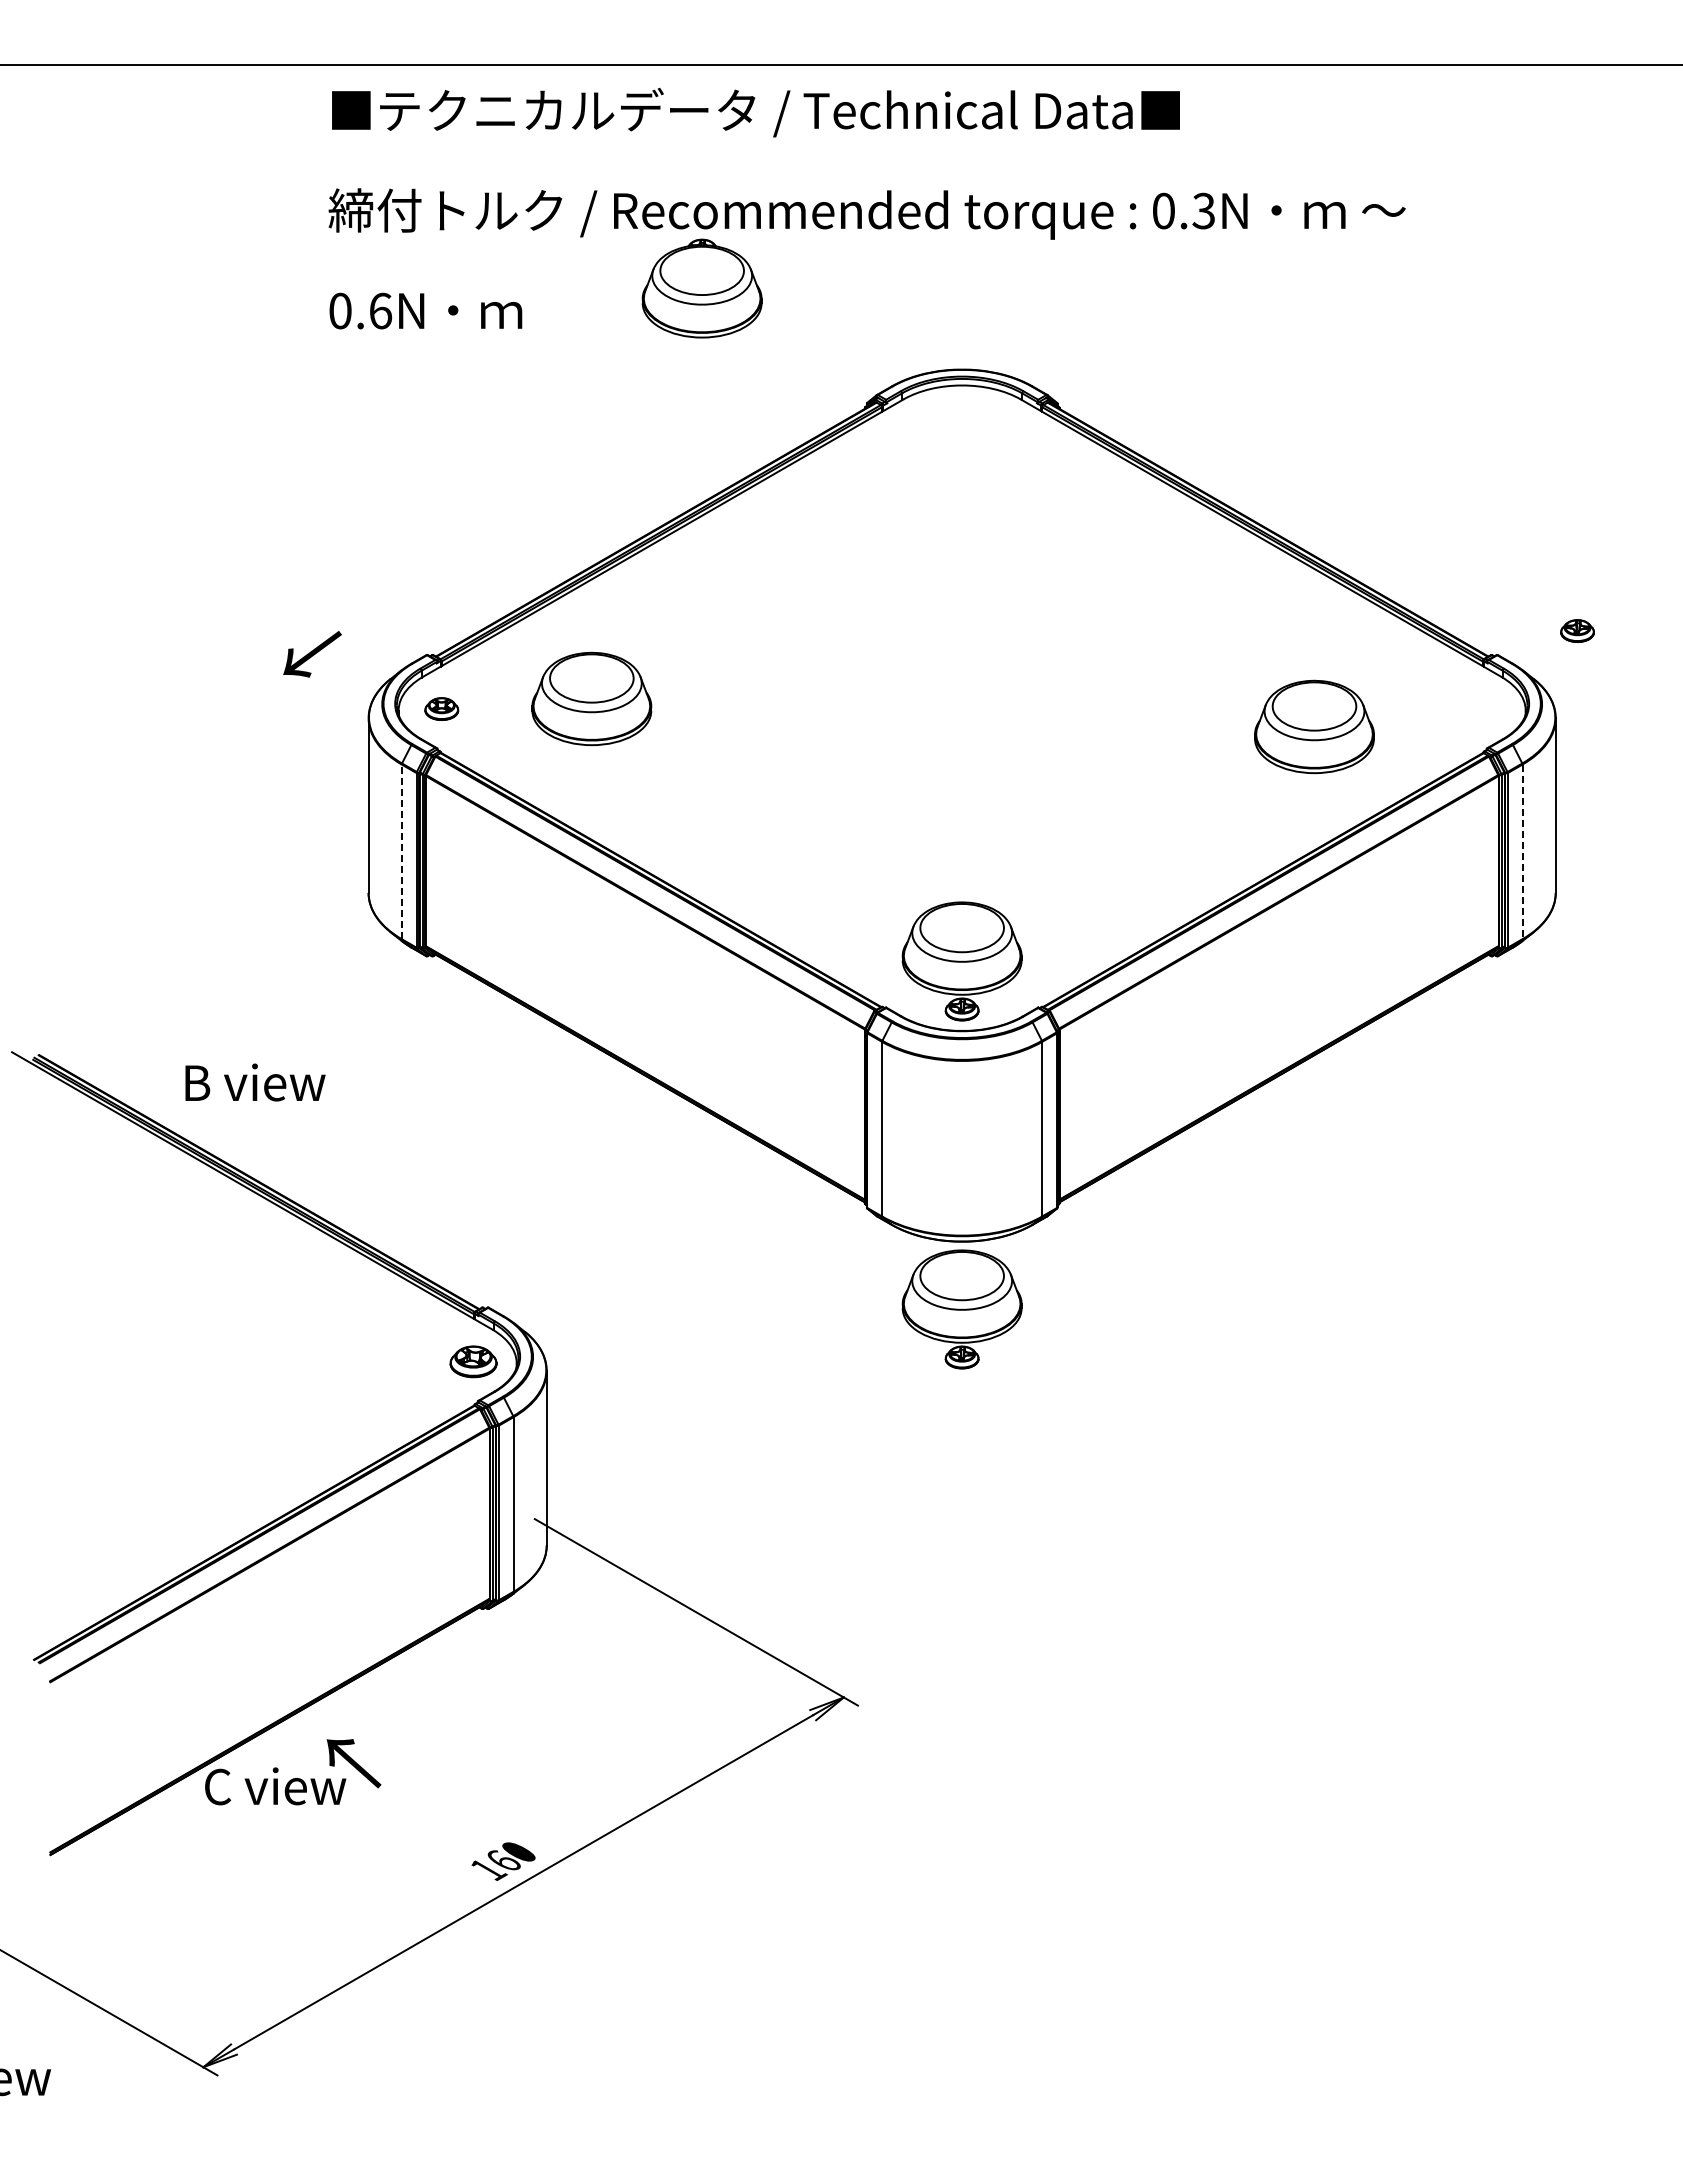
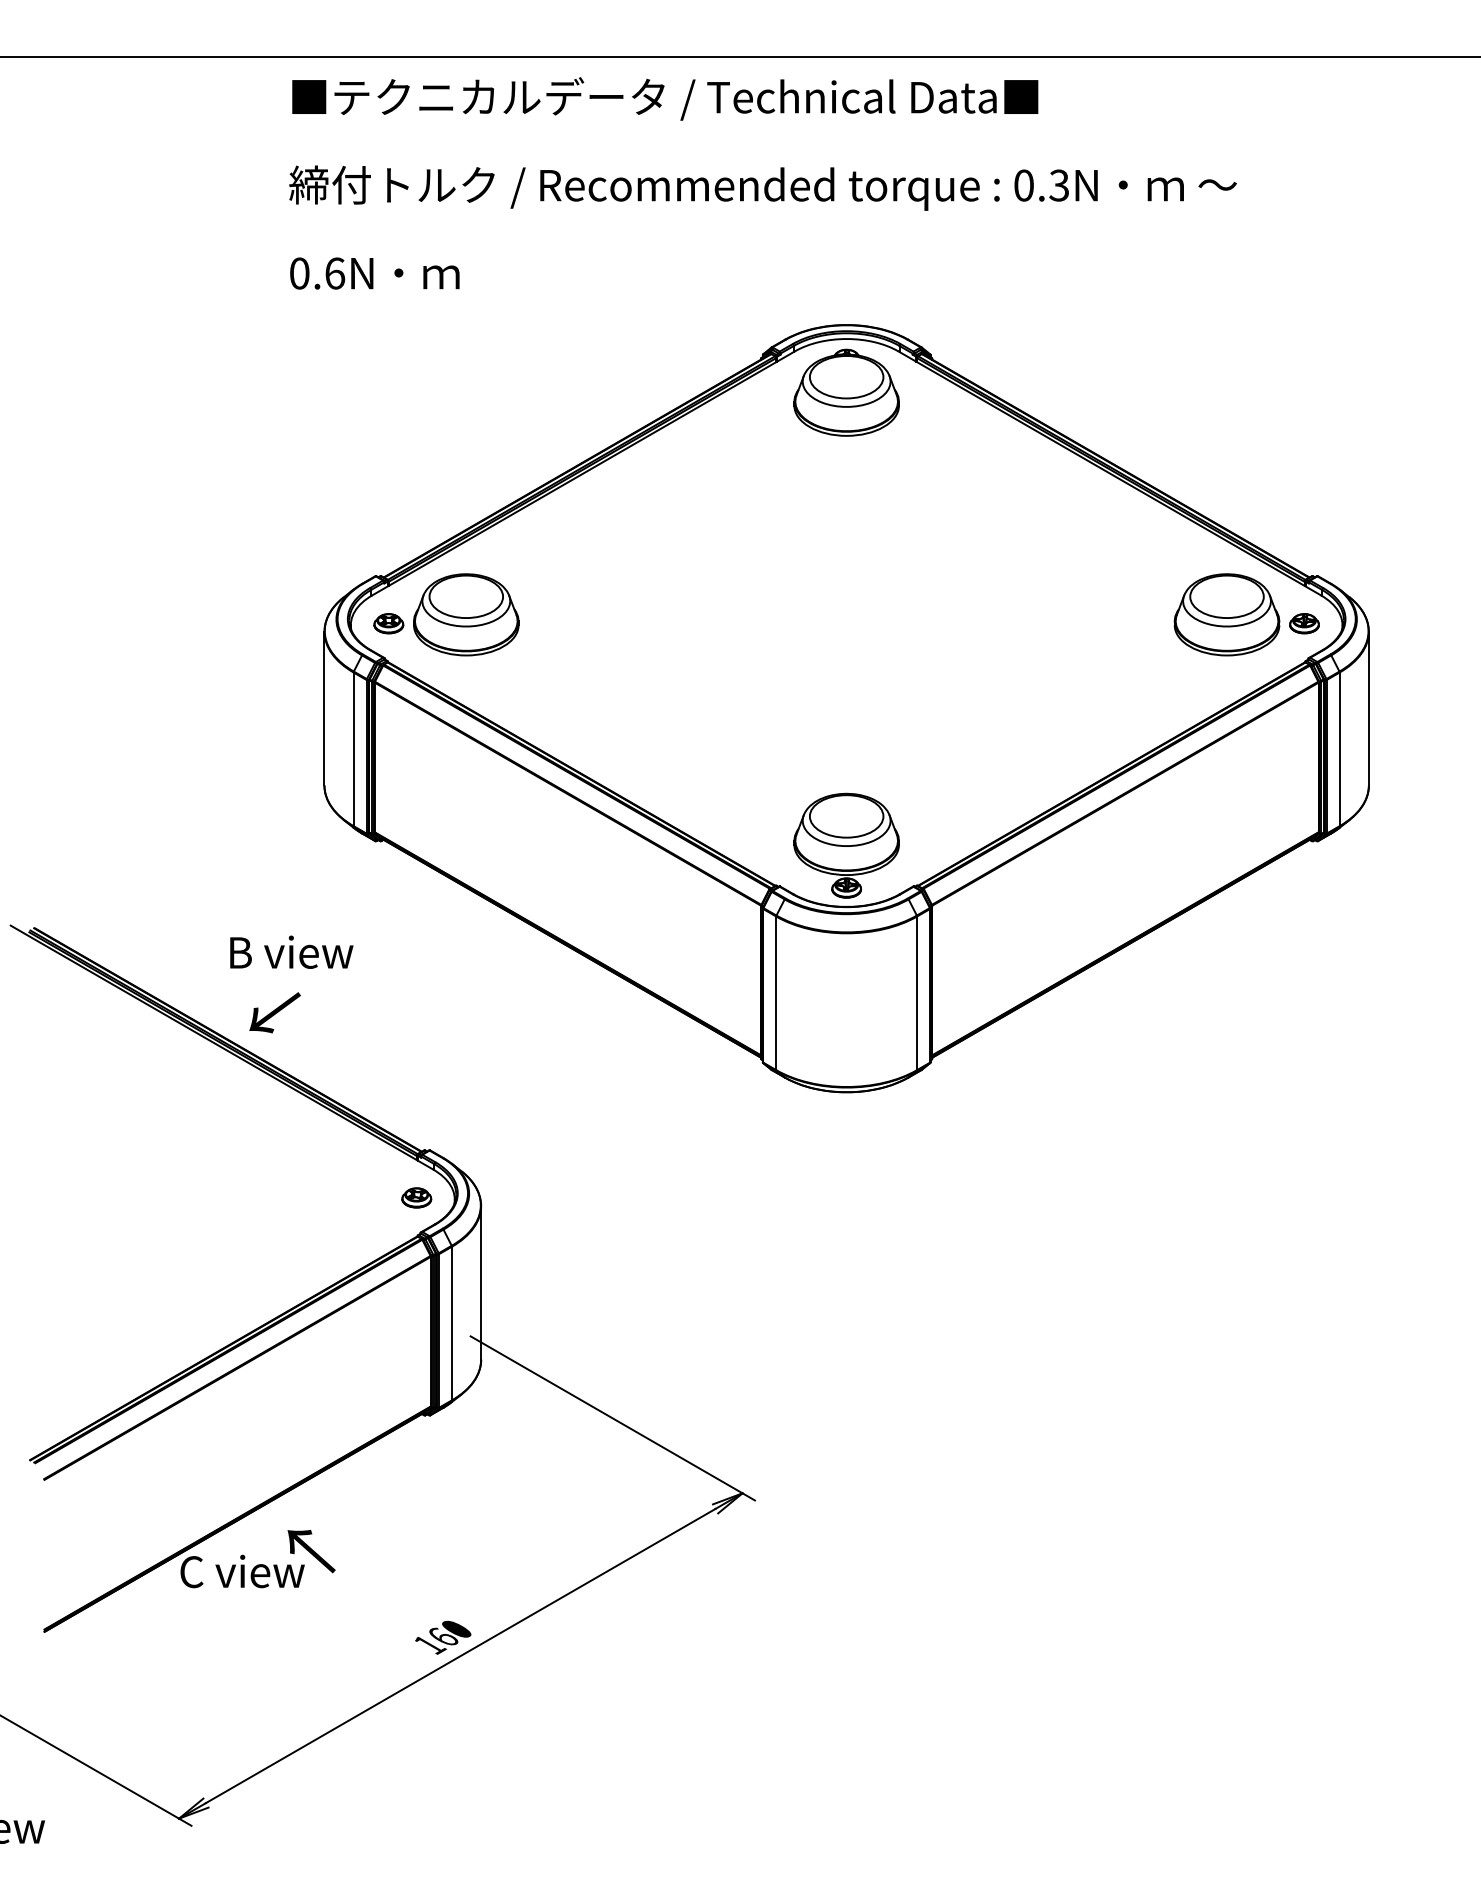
part: (701, 288) -> (846, 392), moved
part: (1577, 630) -> (1304, 623), moved
text: (312, 654) -> (275, 1012), moved
part: (591, 698) -> (466, 614), moved
part: (1314, 726) -> (1227, 614), moved
line: (401, 851) -> (353, 749), dashed -> solid
line: (1522, 852) -> (1339, 749), dashed -> solid
text: (255, 1082) -> (291, 952), moved
part: (961, 1309) -> (846, 1151), removed
part: (473, 1361) -> (416, 1197), size x0.71

